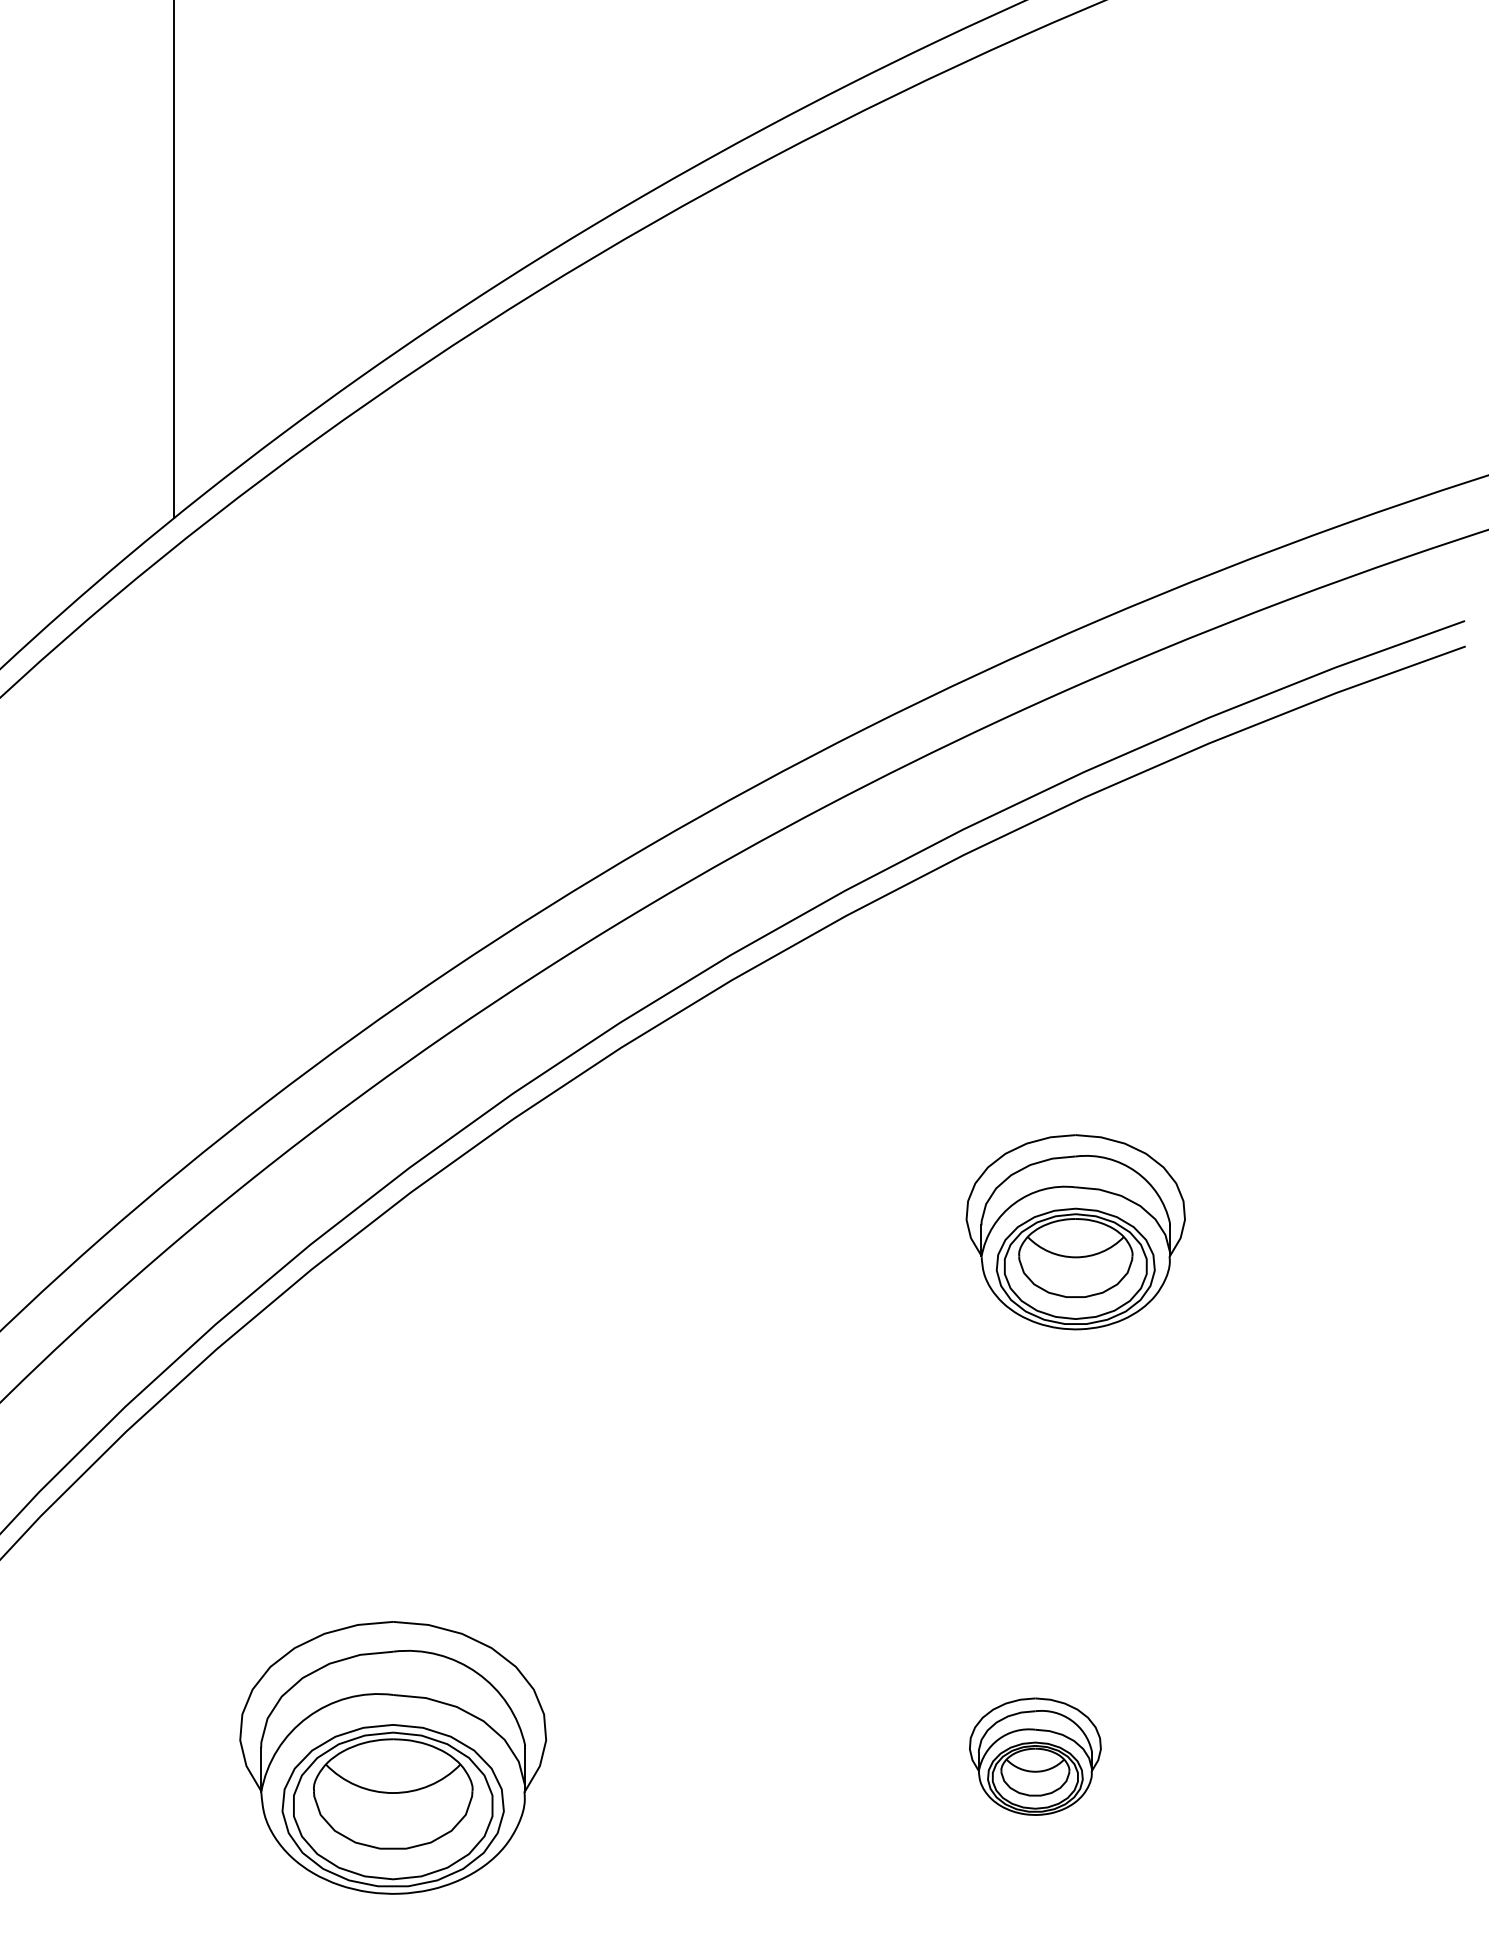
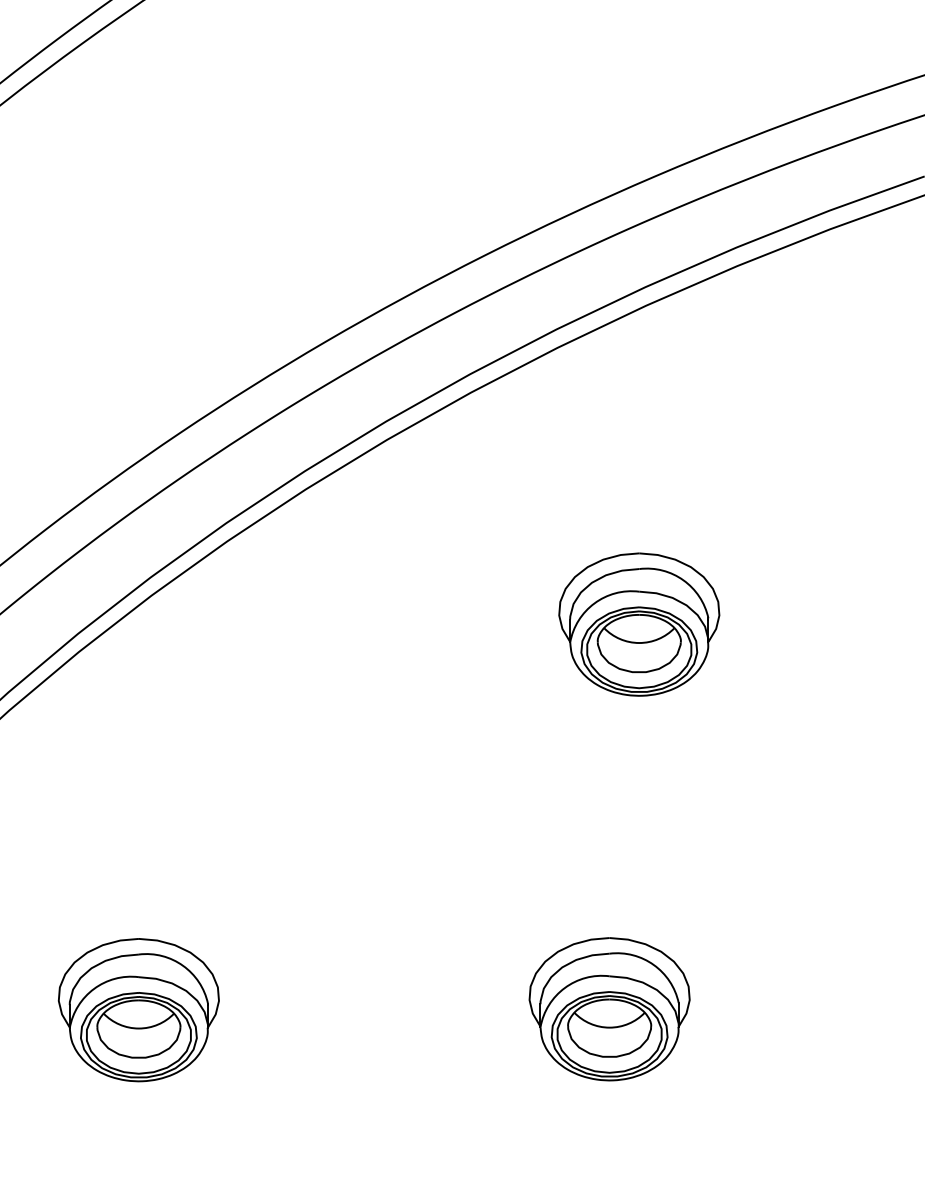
part: (1035, 1756) -> (609, 1008), size x1.67
part: (393, 1758) -> (139, 1010), size x0.71

